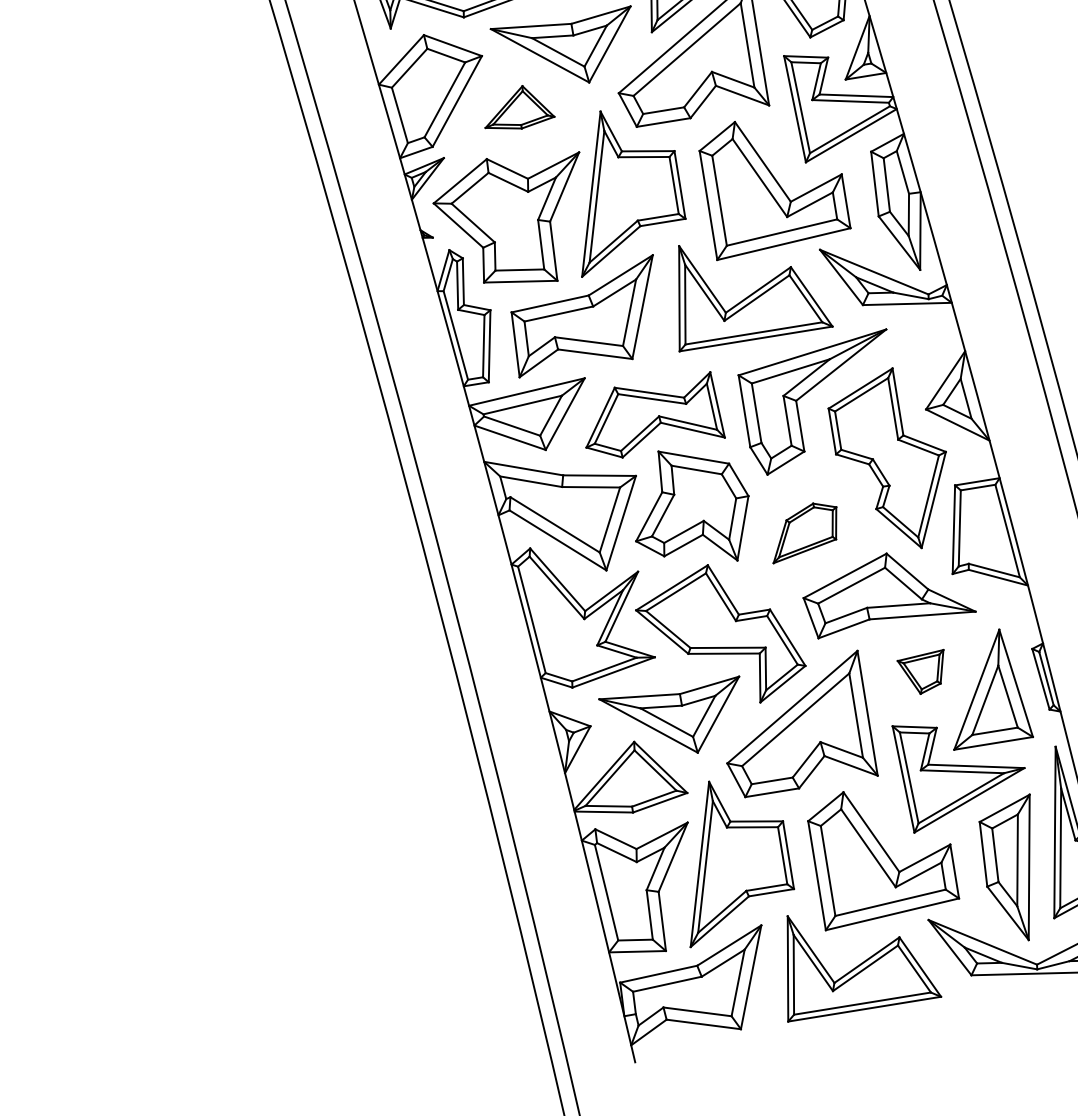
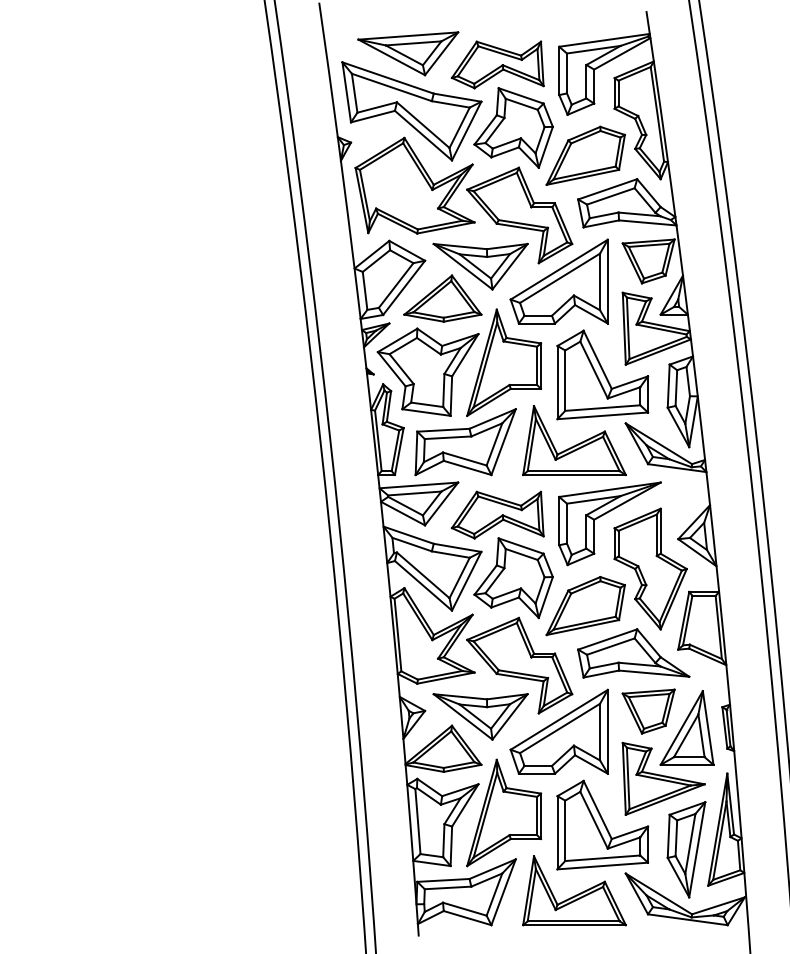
part: (517, 108) -> (442, 298), size x1.67
part: (804, 532) -> (585, 606), size x1.67
part: (923, 673) -> (648, 711), size x1.67

